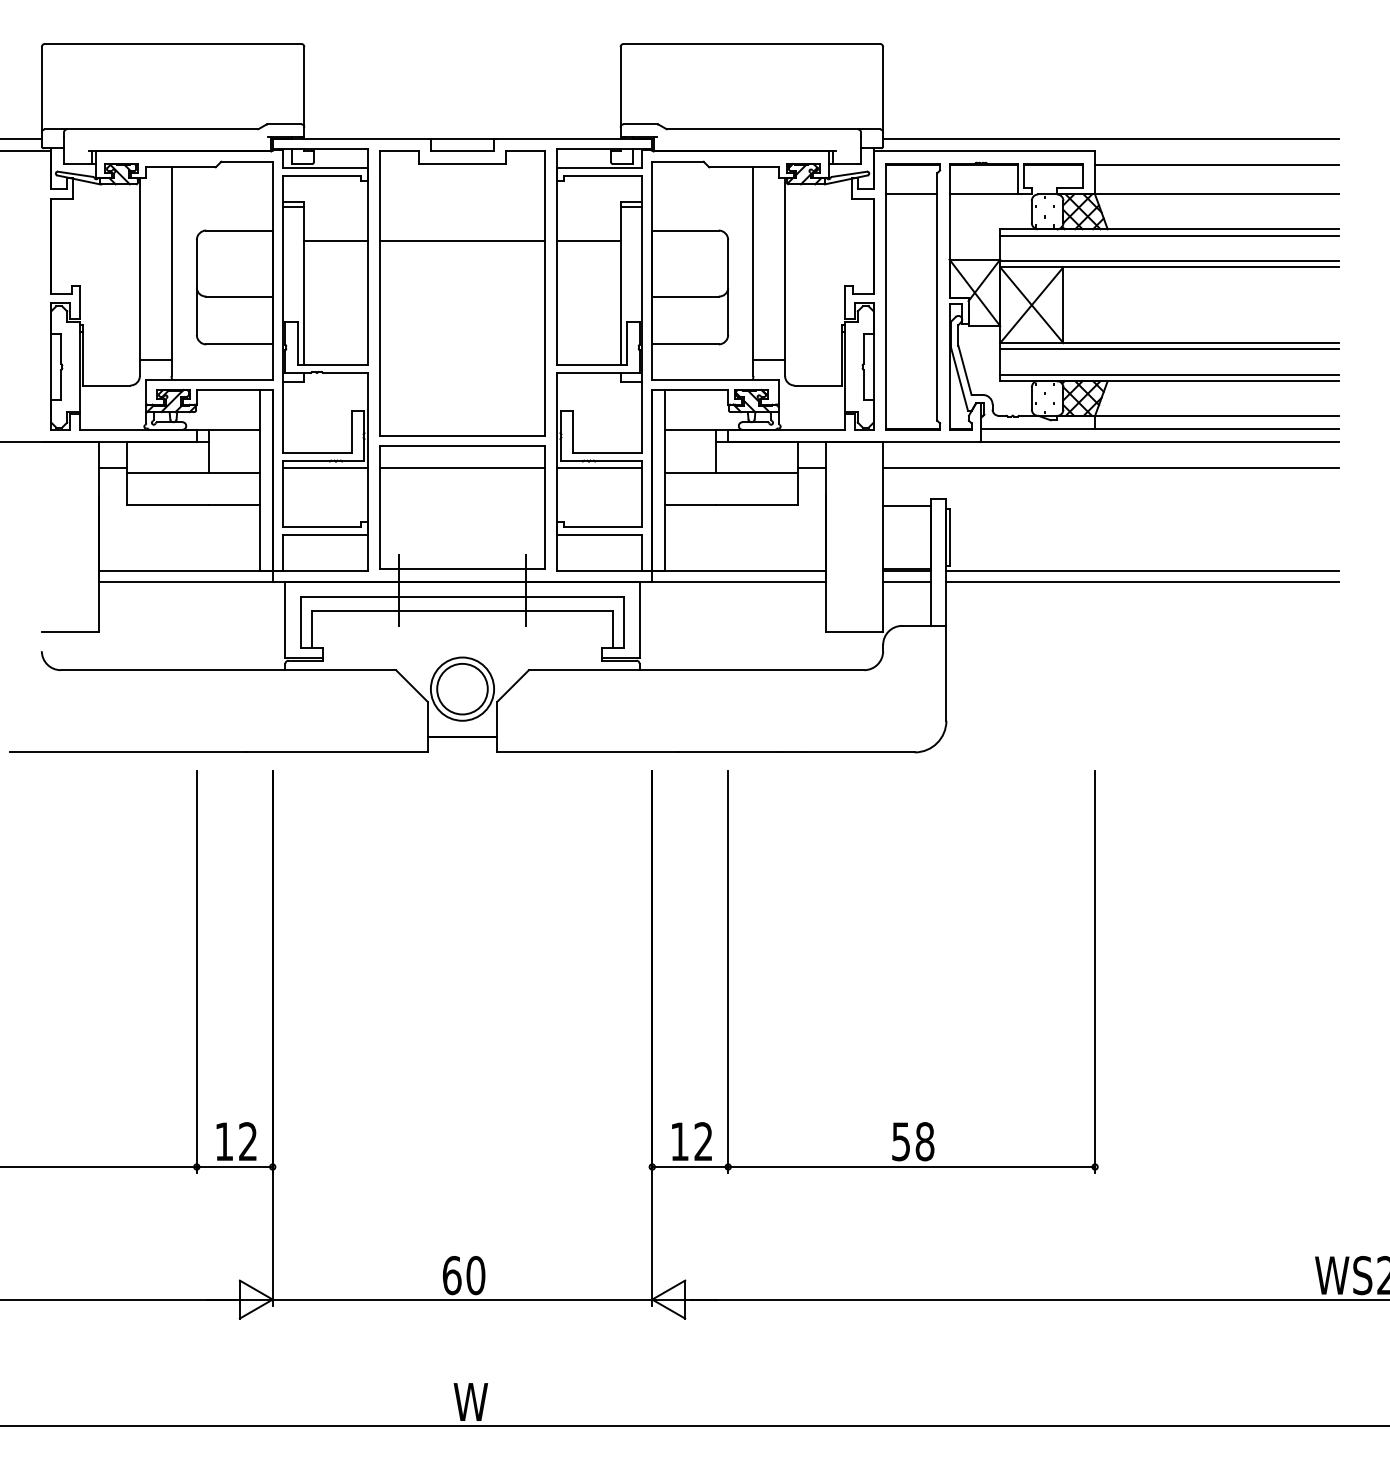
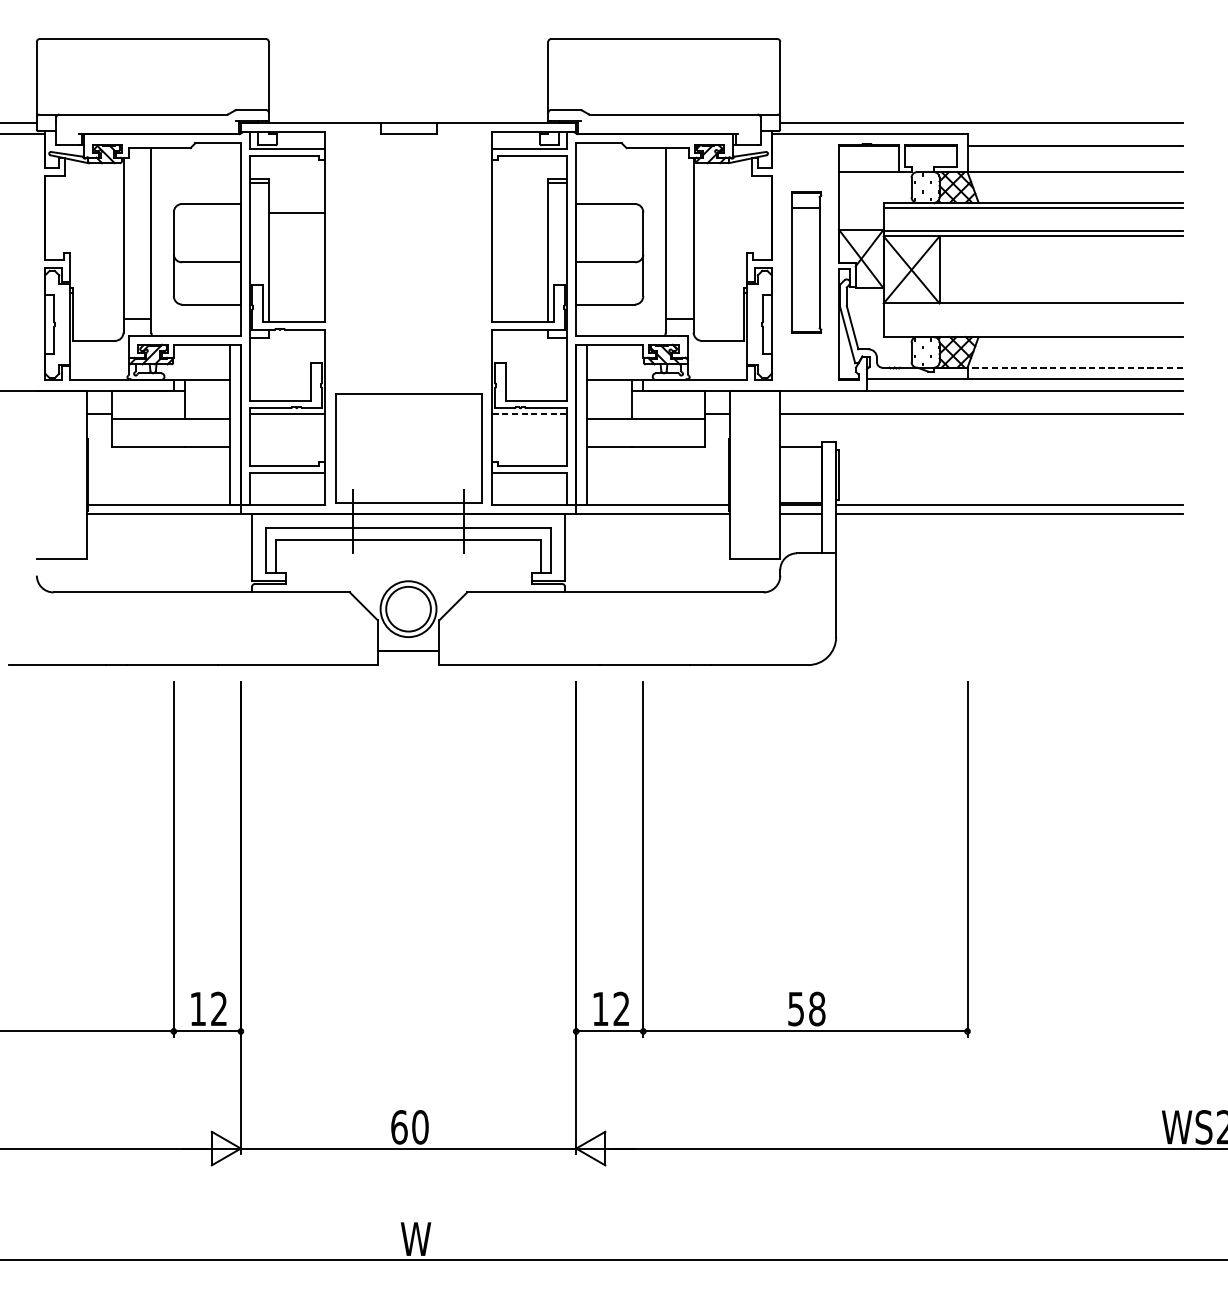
line: (588, 241) -> (519, 213), removed
part: (462, 293) -> (408, 259), removed
part: (913, 296) -> (807, 262), size x0.6
line: (1169, 349) -> (1033, 309), removed
line: (1169, 374) -> (1033, 331), removed
line: (1214, 415) -> (1073, 367), solid -> dashed
line: (462, 467) -> (408, 413), removed
line: (600, 467) -> (530, 413), solid -> dashed

